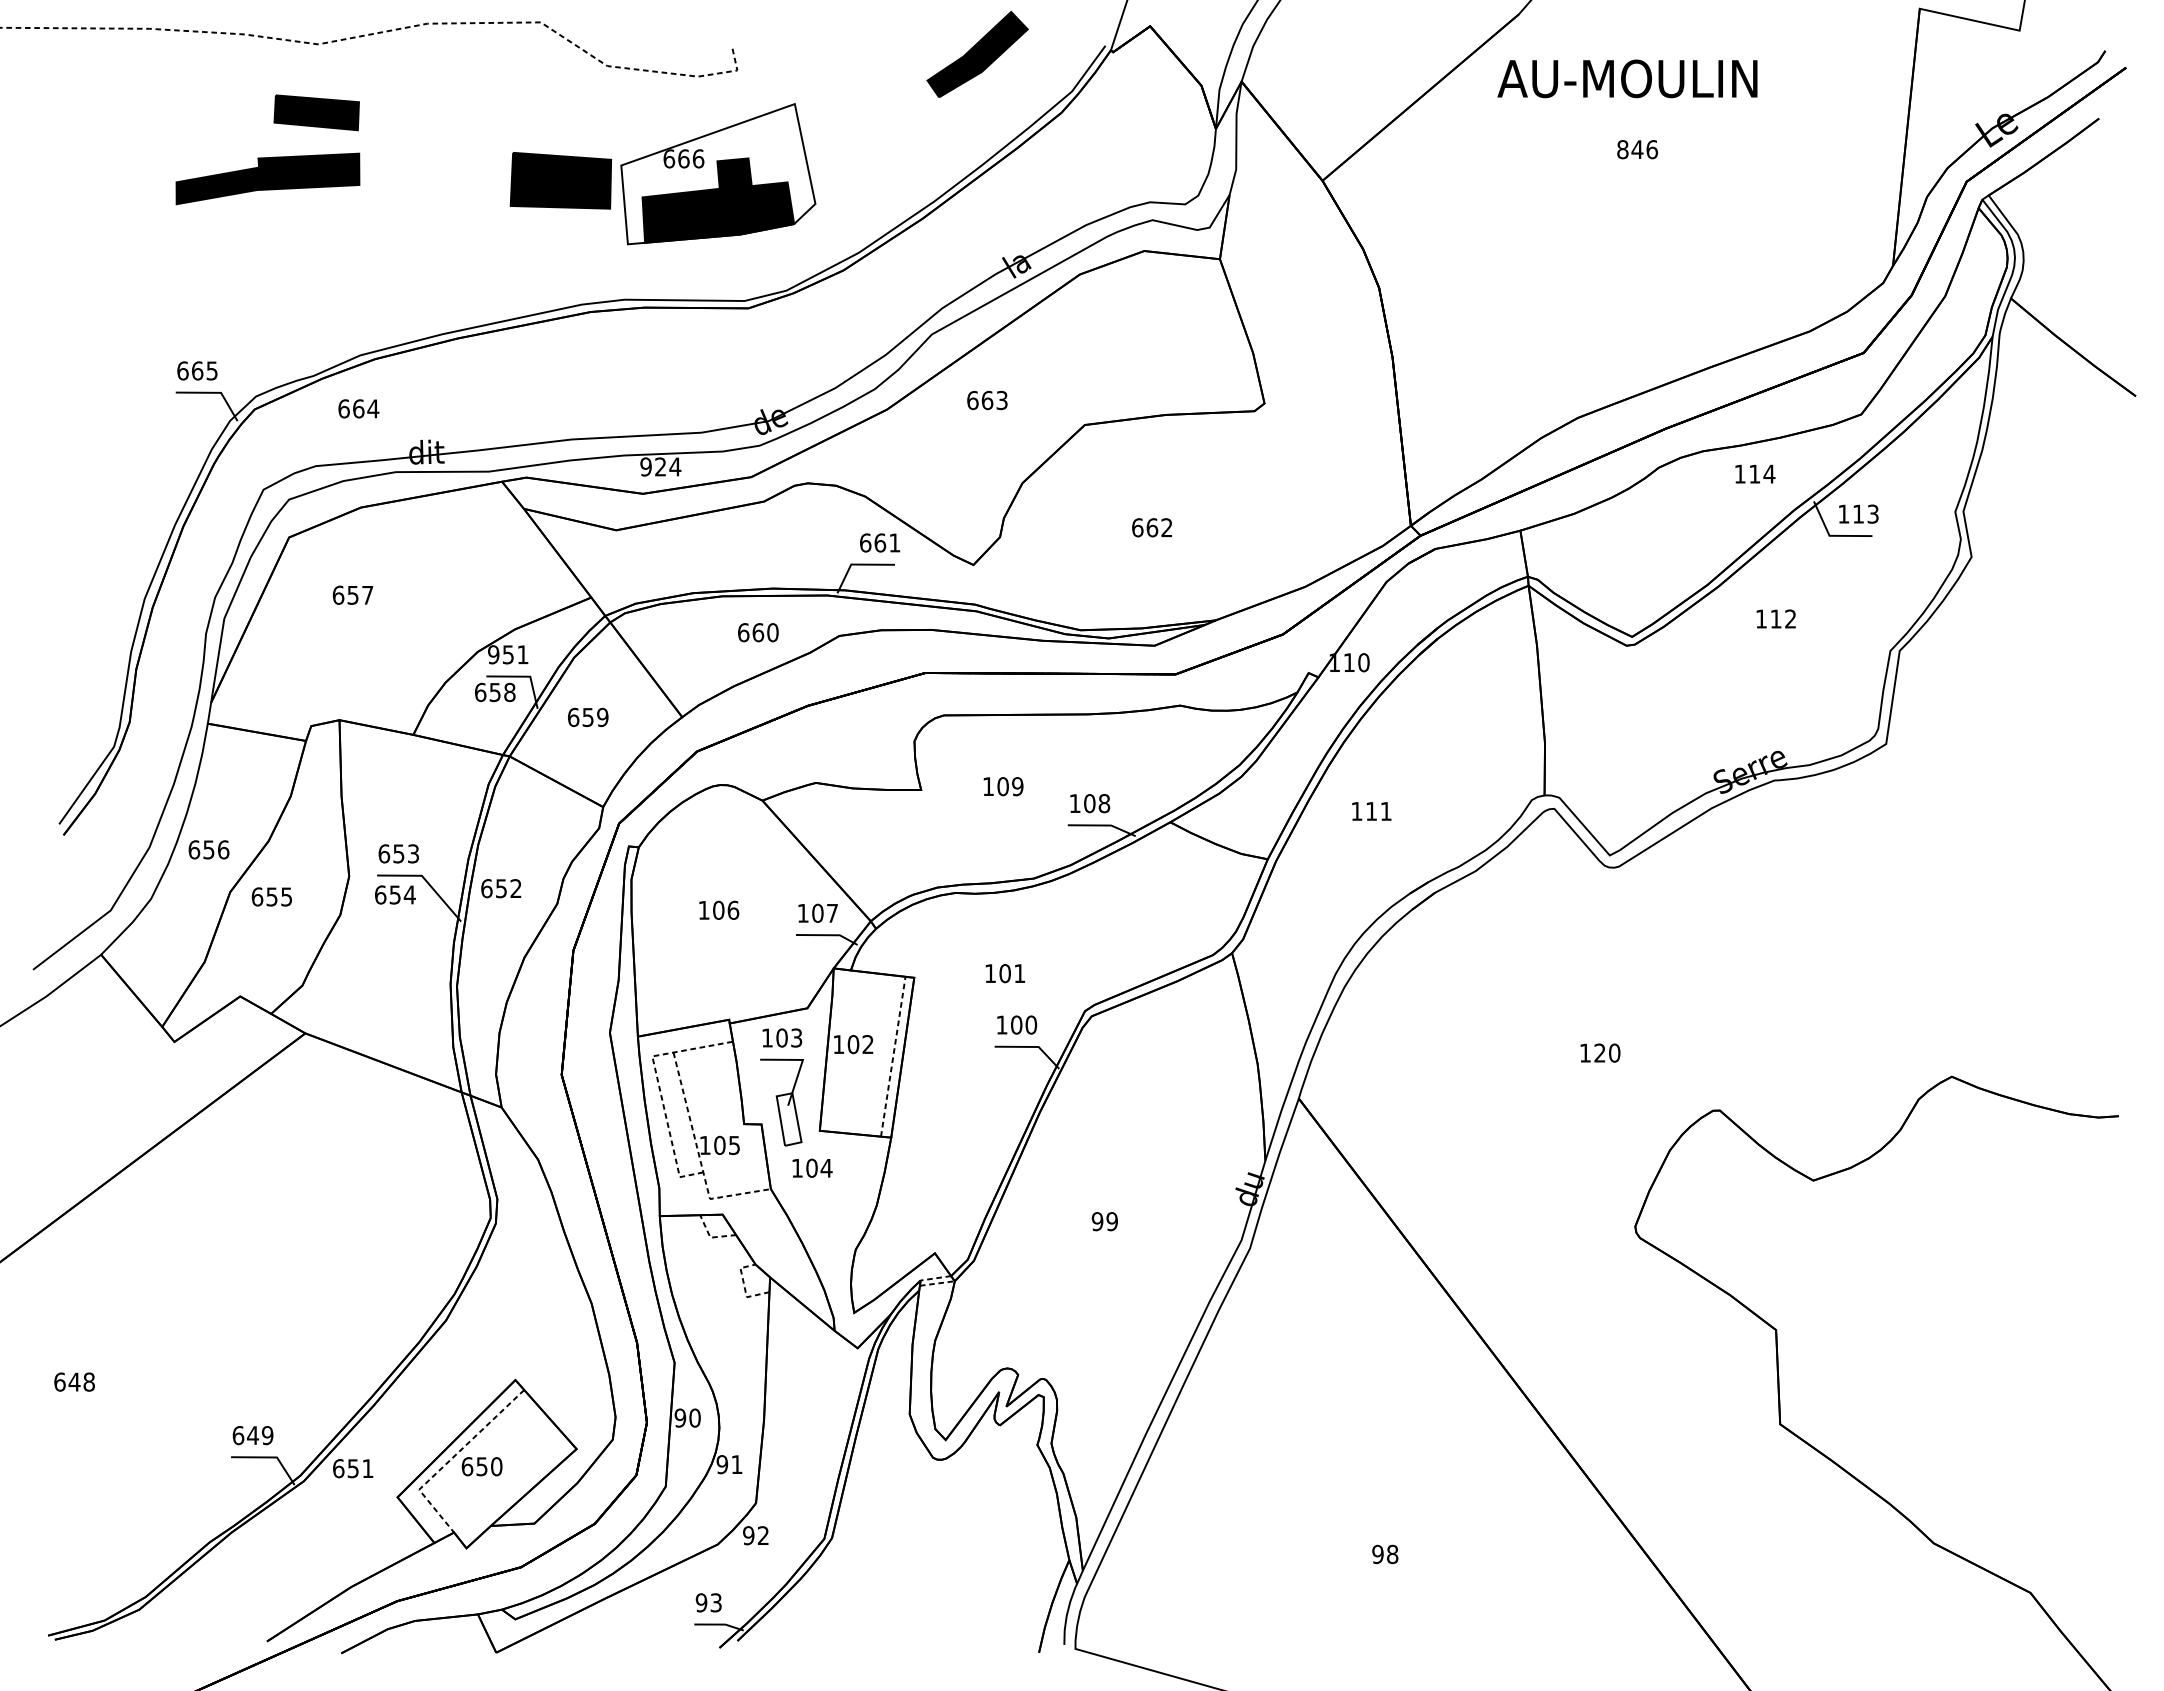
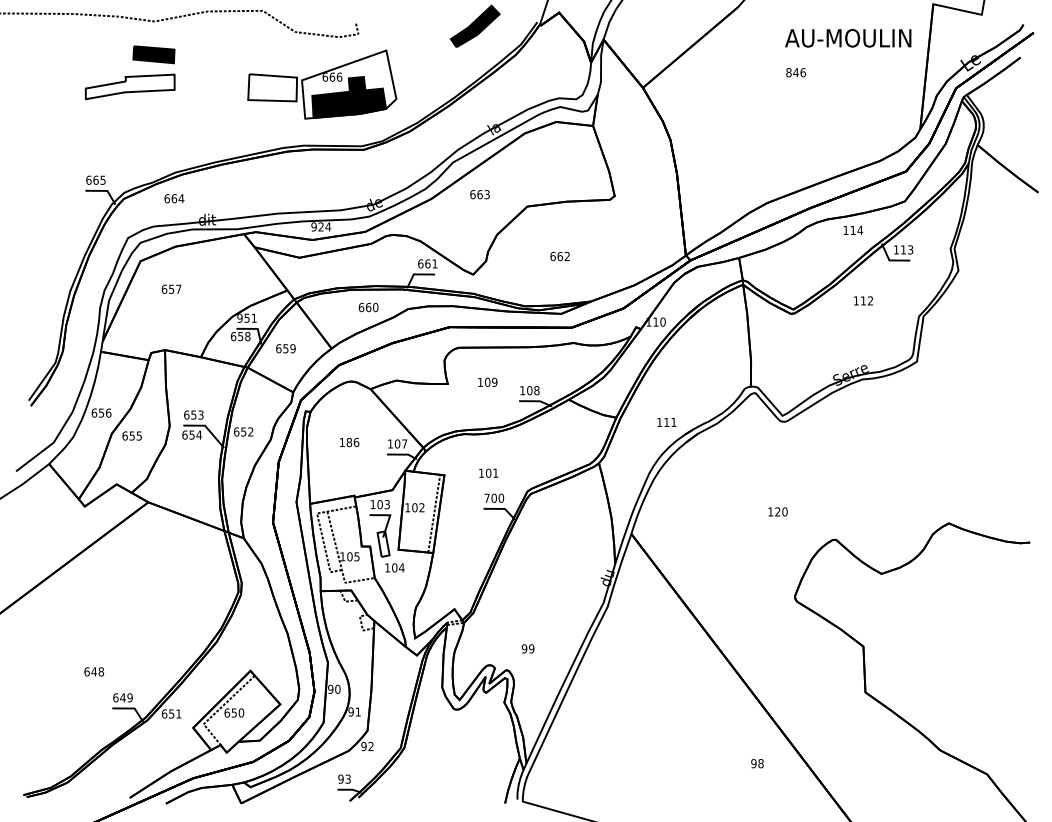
text: (1628, 79) -> (848, 38), moved
fill: (266, 178) -> (129, 86), removed
fill: (560, 180) -> (272, 87), removed
text: (1370, 811) -> (666, 422), moved
text: (718, 910) -> (349, 442), 106 -> 186
text: (1000, 1023) -> (486, 497), 100 -> 700
text: (1103, 1220) -> (527, 648), moved
text: (73, 1381) -> (93, 671), moved
text: (1385, 1554) -> (757, 763), moved

